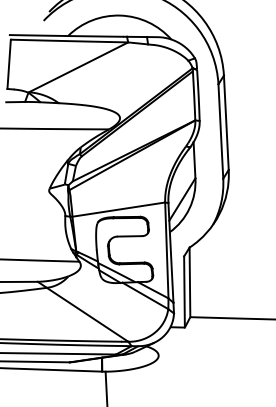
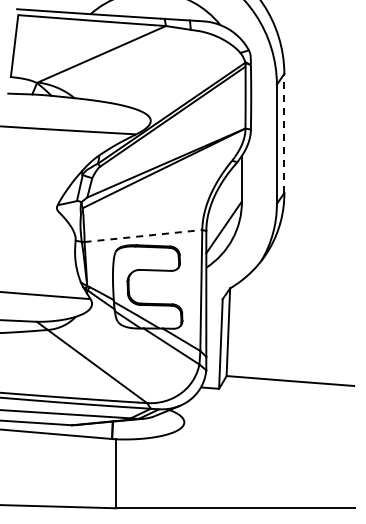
line: (226, 122) -> (284, 133), solid -> dashed
line: (118, 209) -> (143, 235), solid -> dashed

